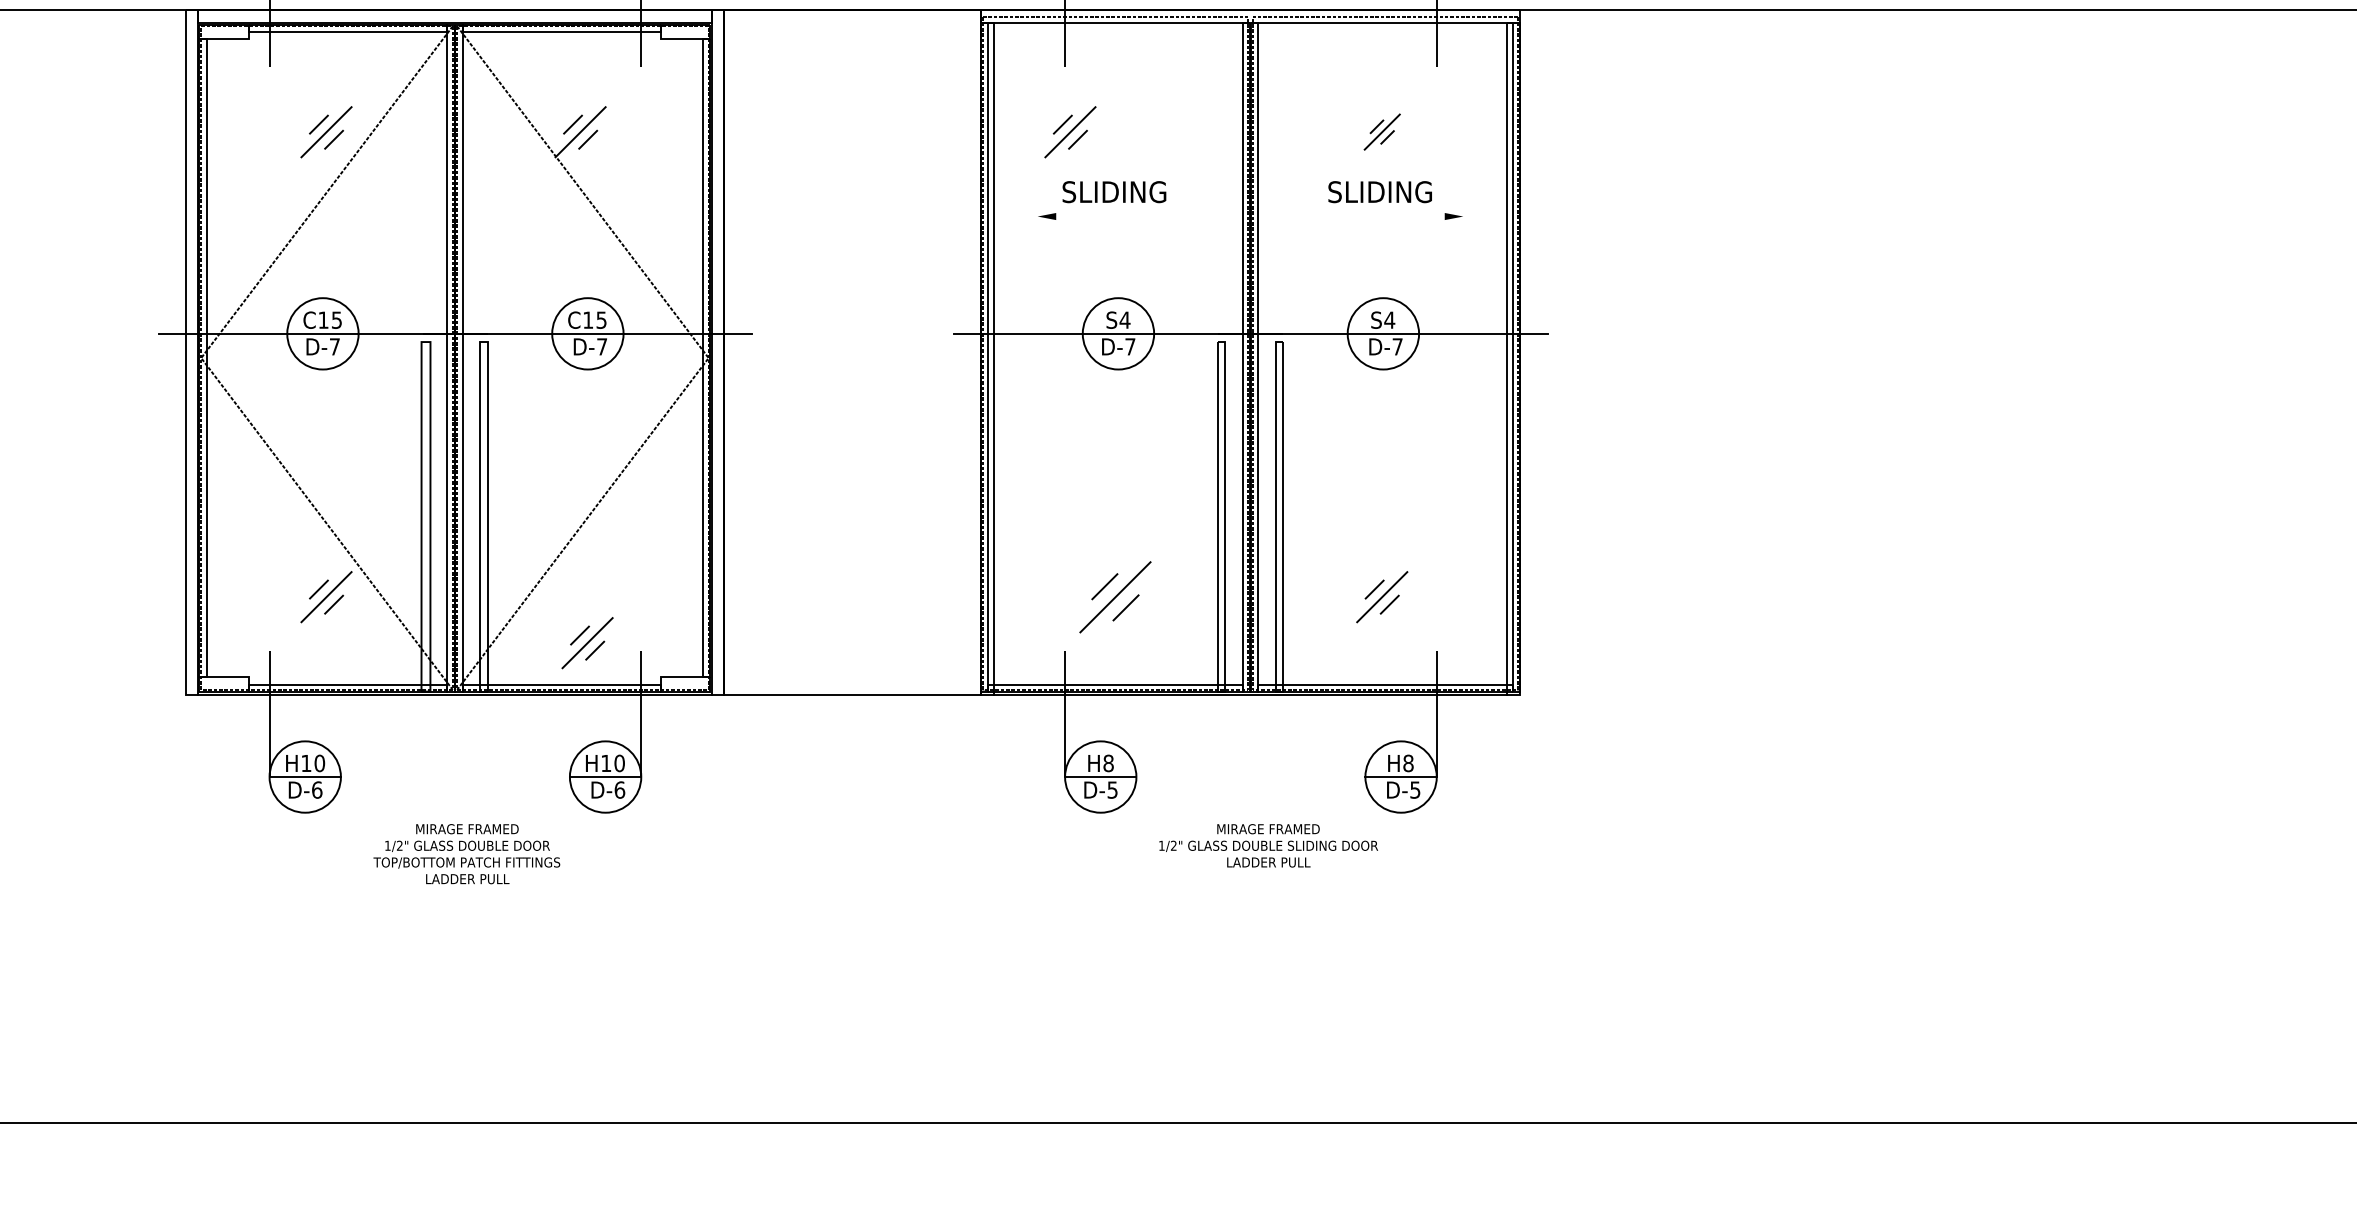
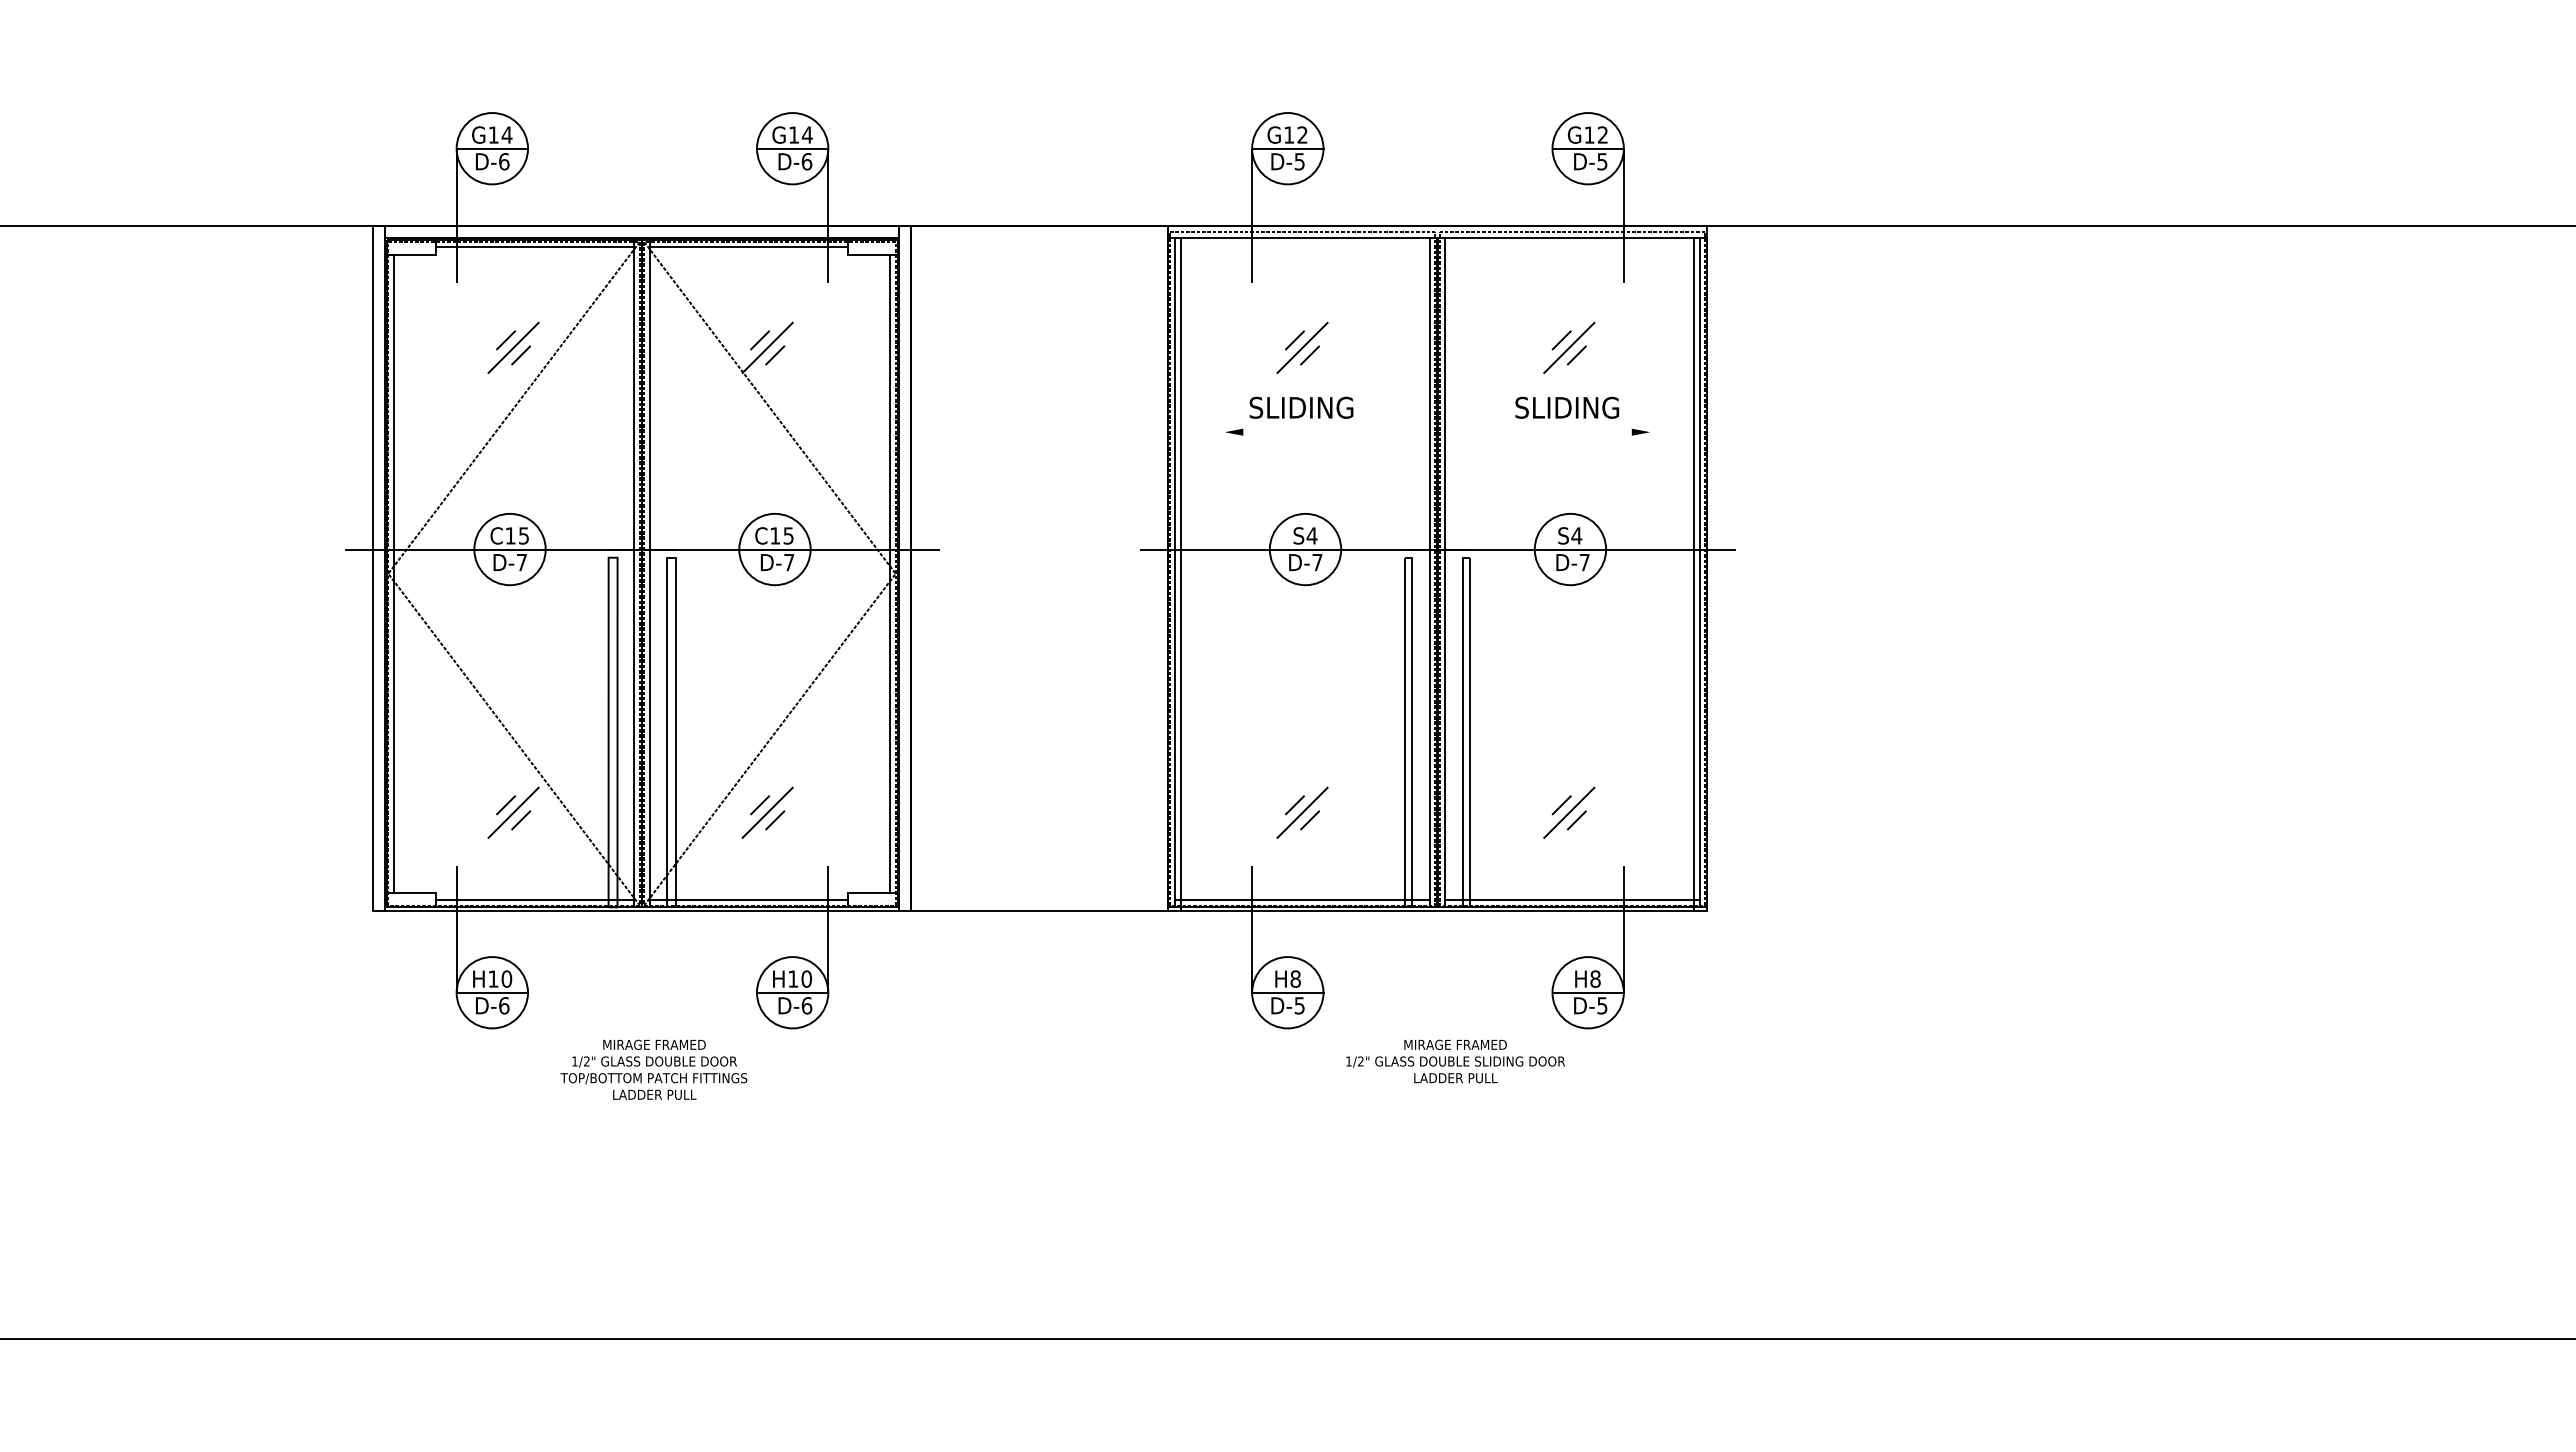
part: (1070, 131) -> (1302, 347), moved
part: (1382, 131) -> (1569, 347), size x1.43
part: (1115, 596) -> (1302, 812), size x0.71
part: (587, 642) -> (767, 812), moved

